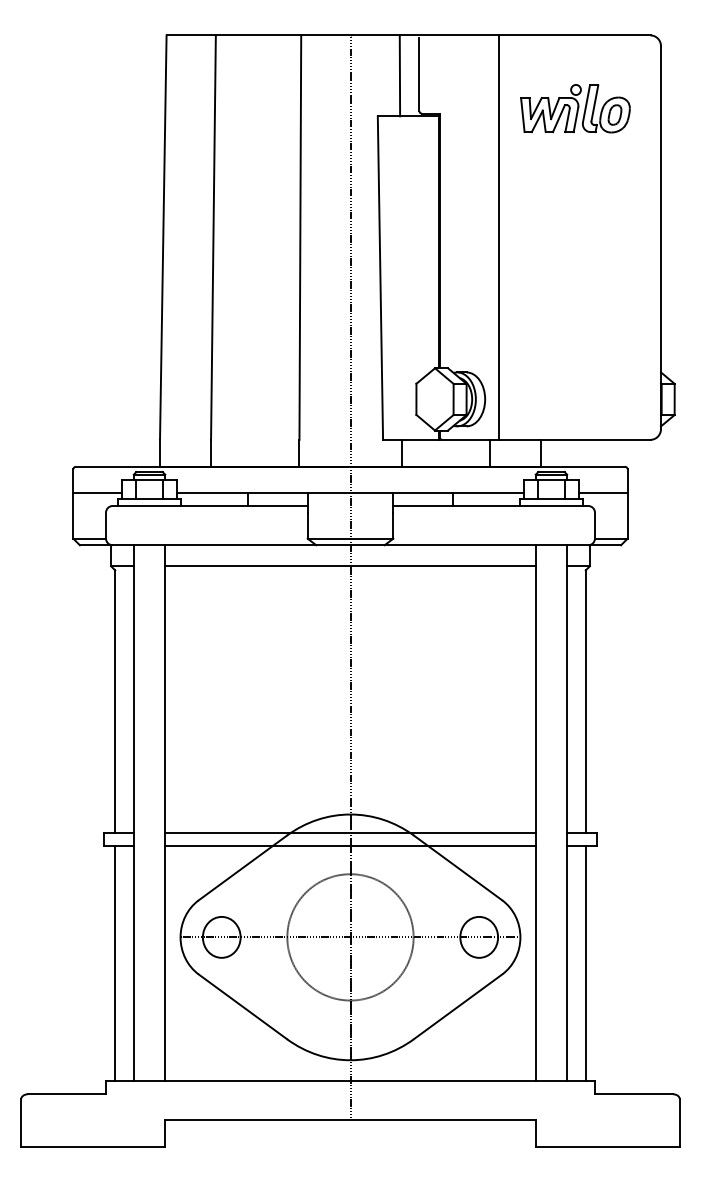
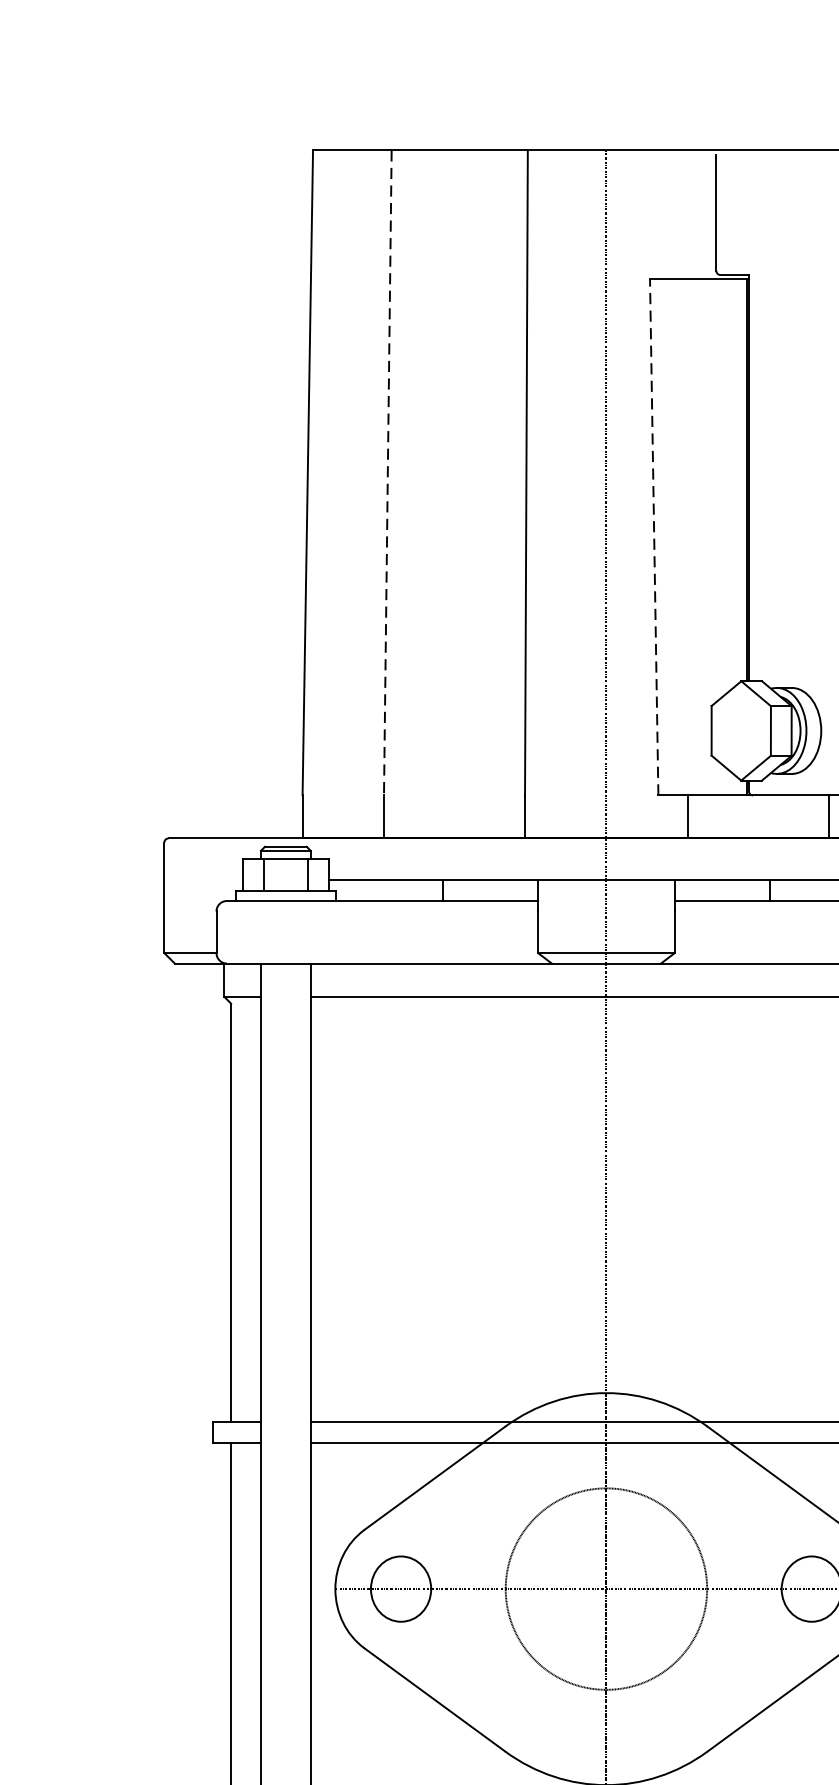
line: (399, 75) -> (684, 214), removed
line: (213, 238) -> (387, 474), solid -> dashed
line: (380, 278) -> (654, 538), solid -> dashed
line: (97, 492) -> (202, 879), removed

